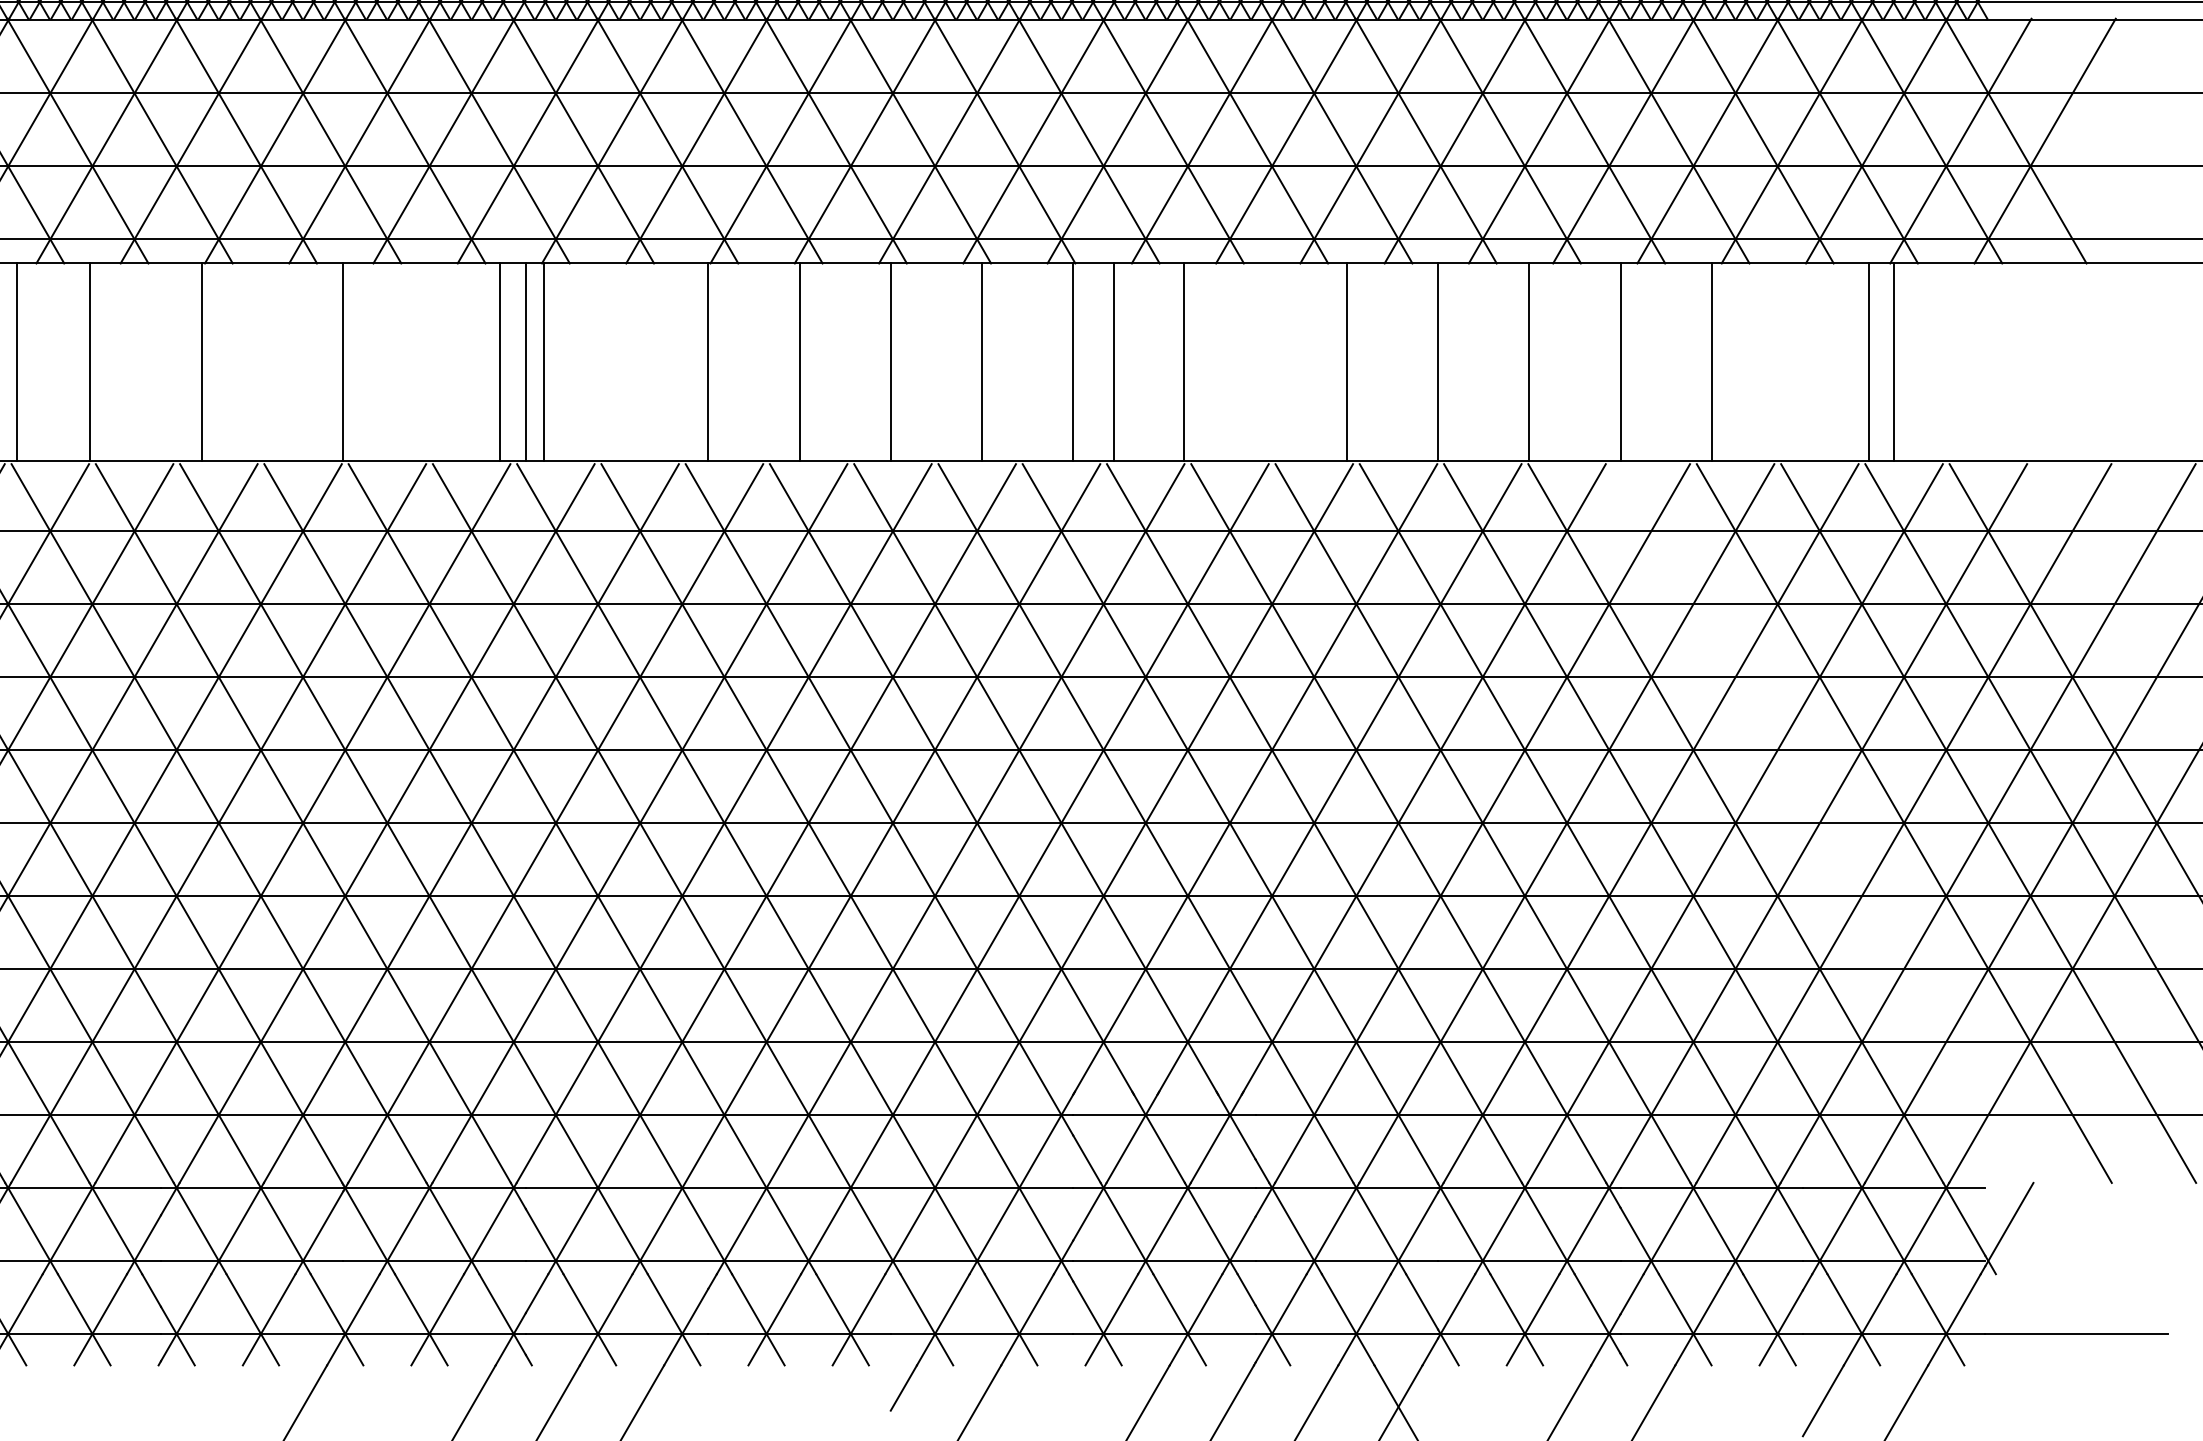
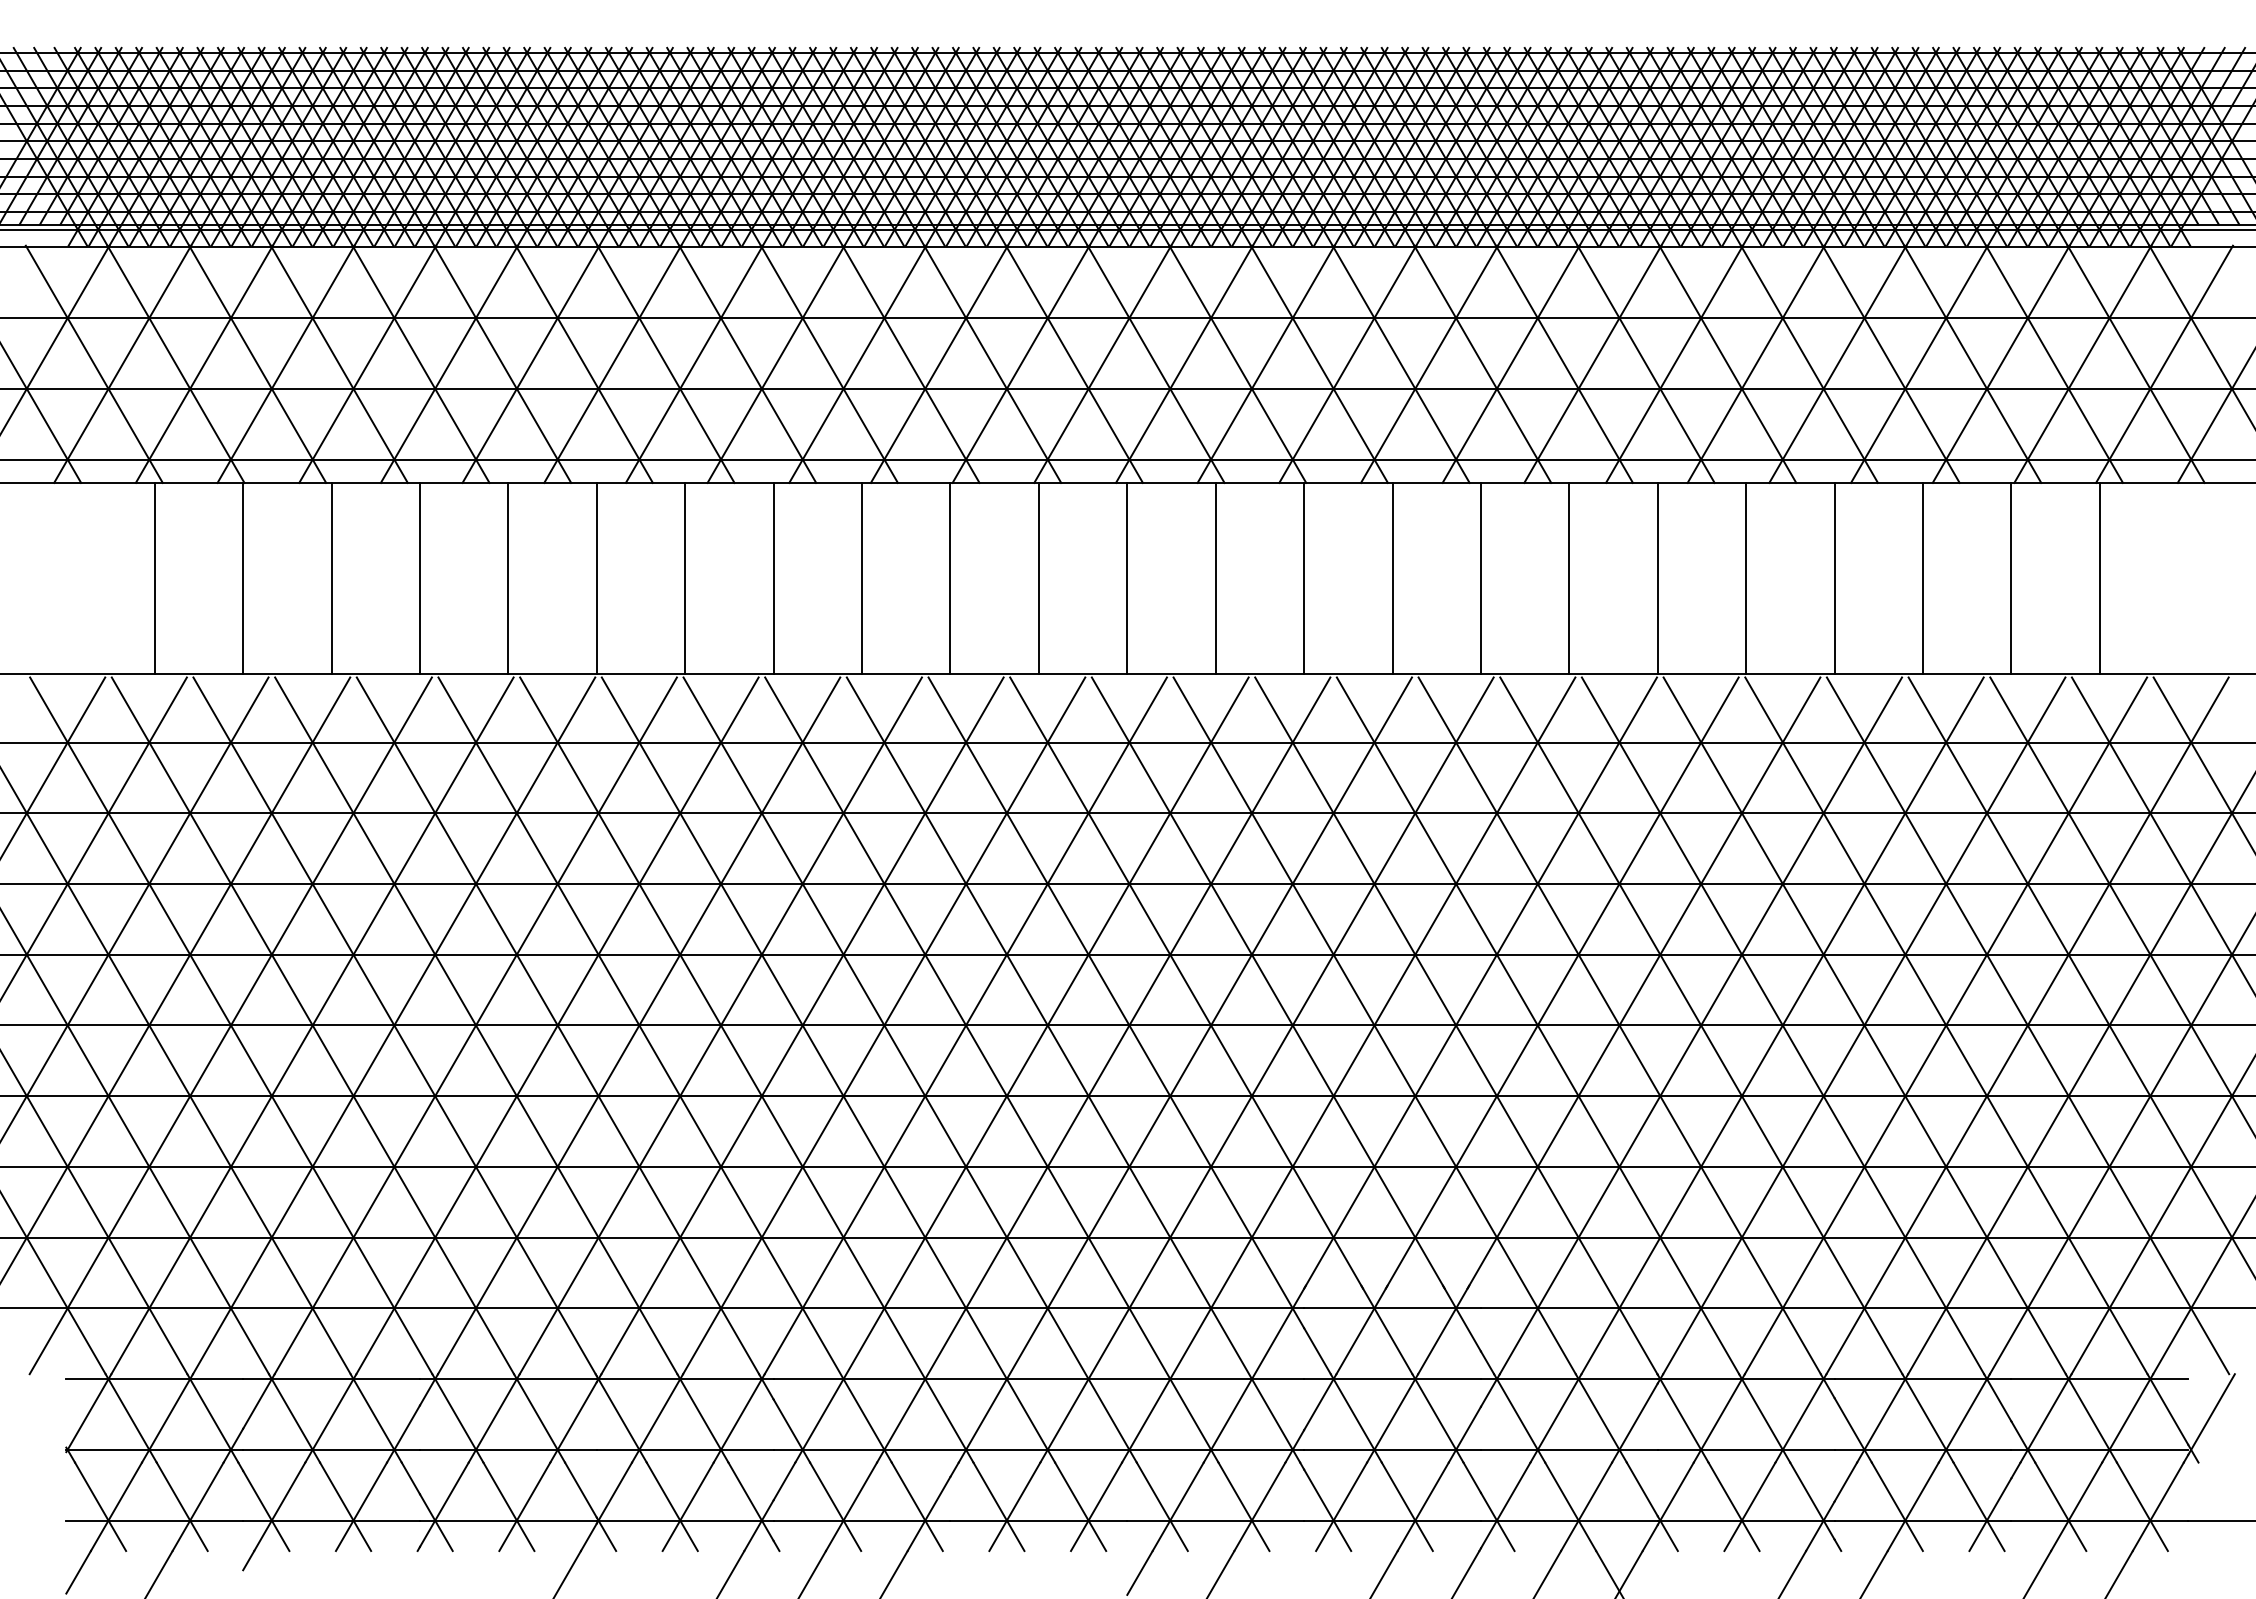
line: (17, 361) -> (331, 577), moved
line: (89, 361) -> (419, 577), moved
line: (201, 361) -> (508, 577), moved
line: (499, 361) -> (685, 577), moved
line: (544, 361) -> (862, 577), moved
line: (1113, 361) -> (1392, 577), moved
line: (1183, 361) -> (1480, 577), moved
line: (1869, 361) -> (2011, 577), moved
line: (1819, 823) -> (2027, 1025), added

